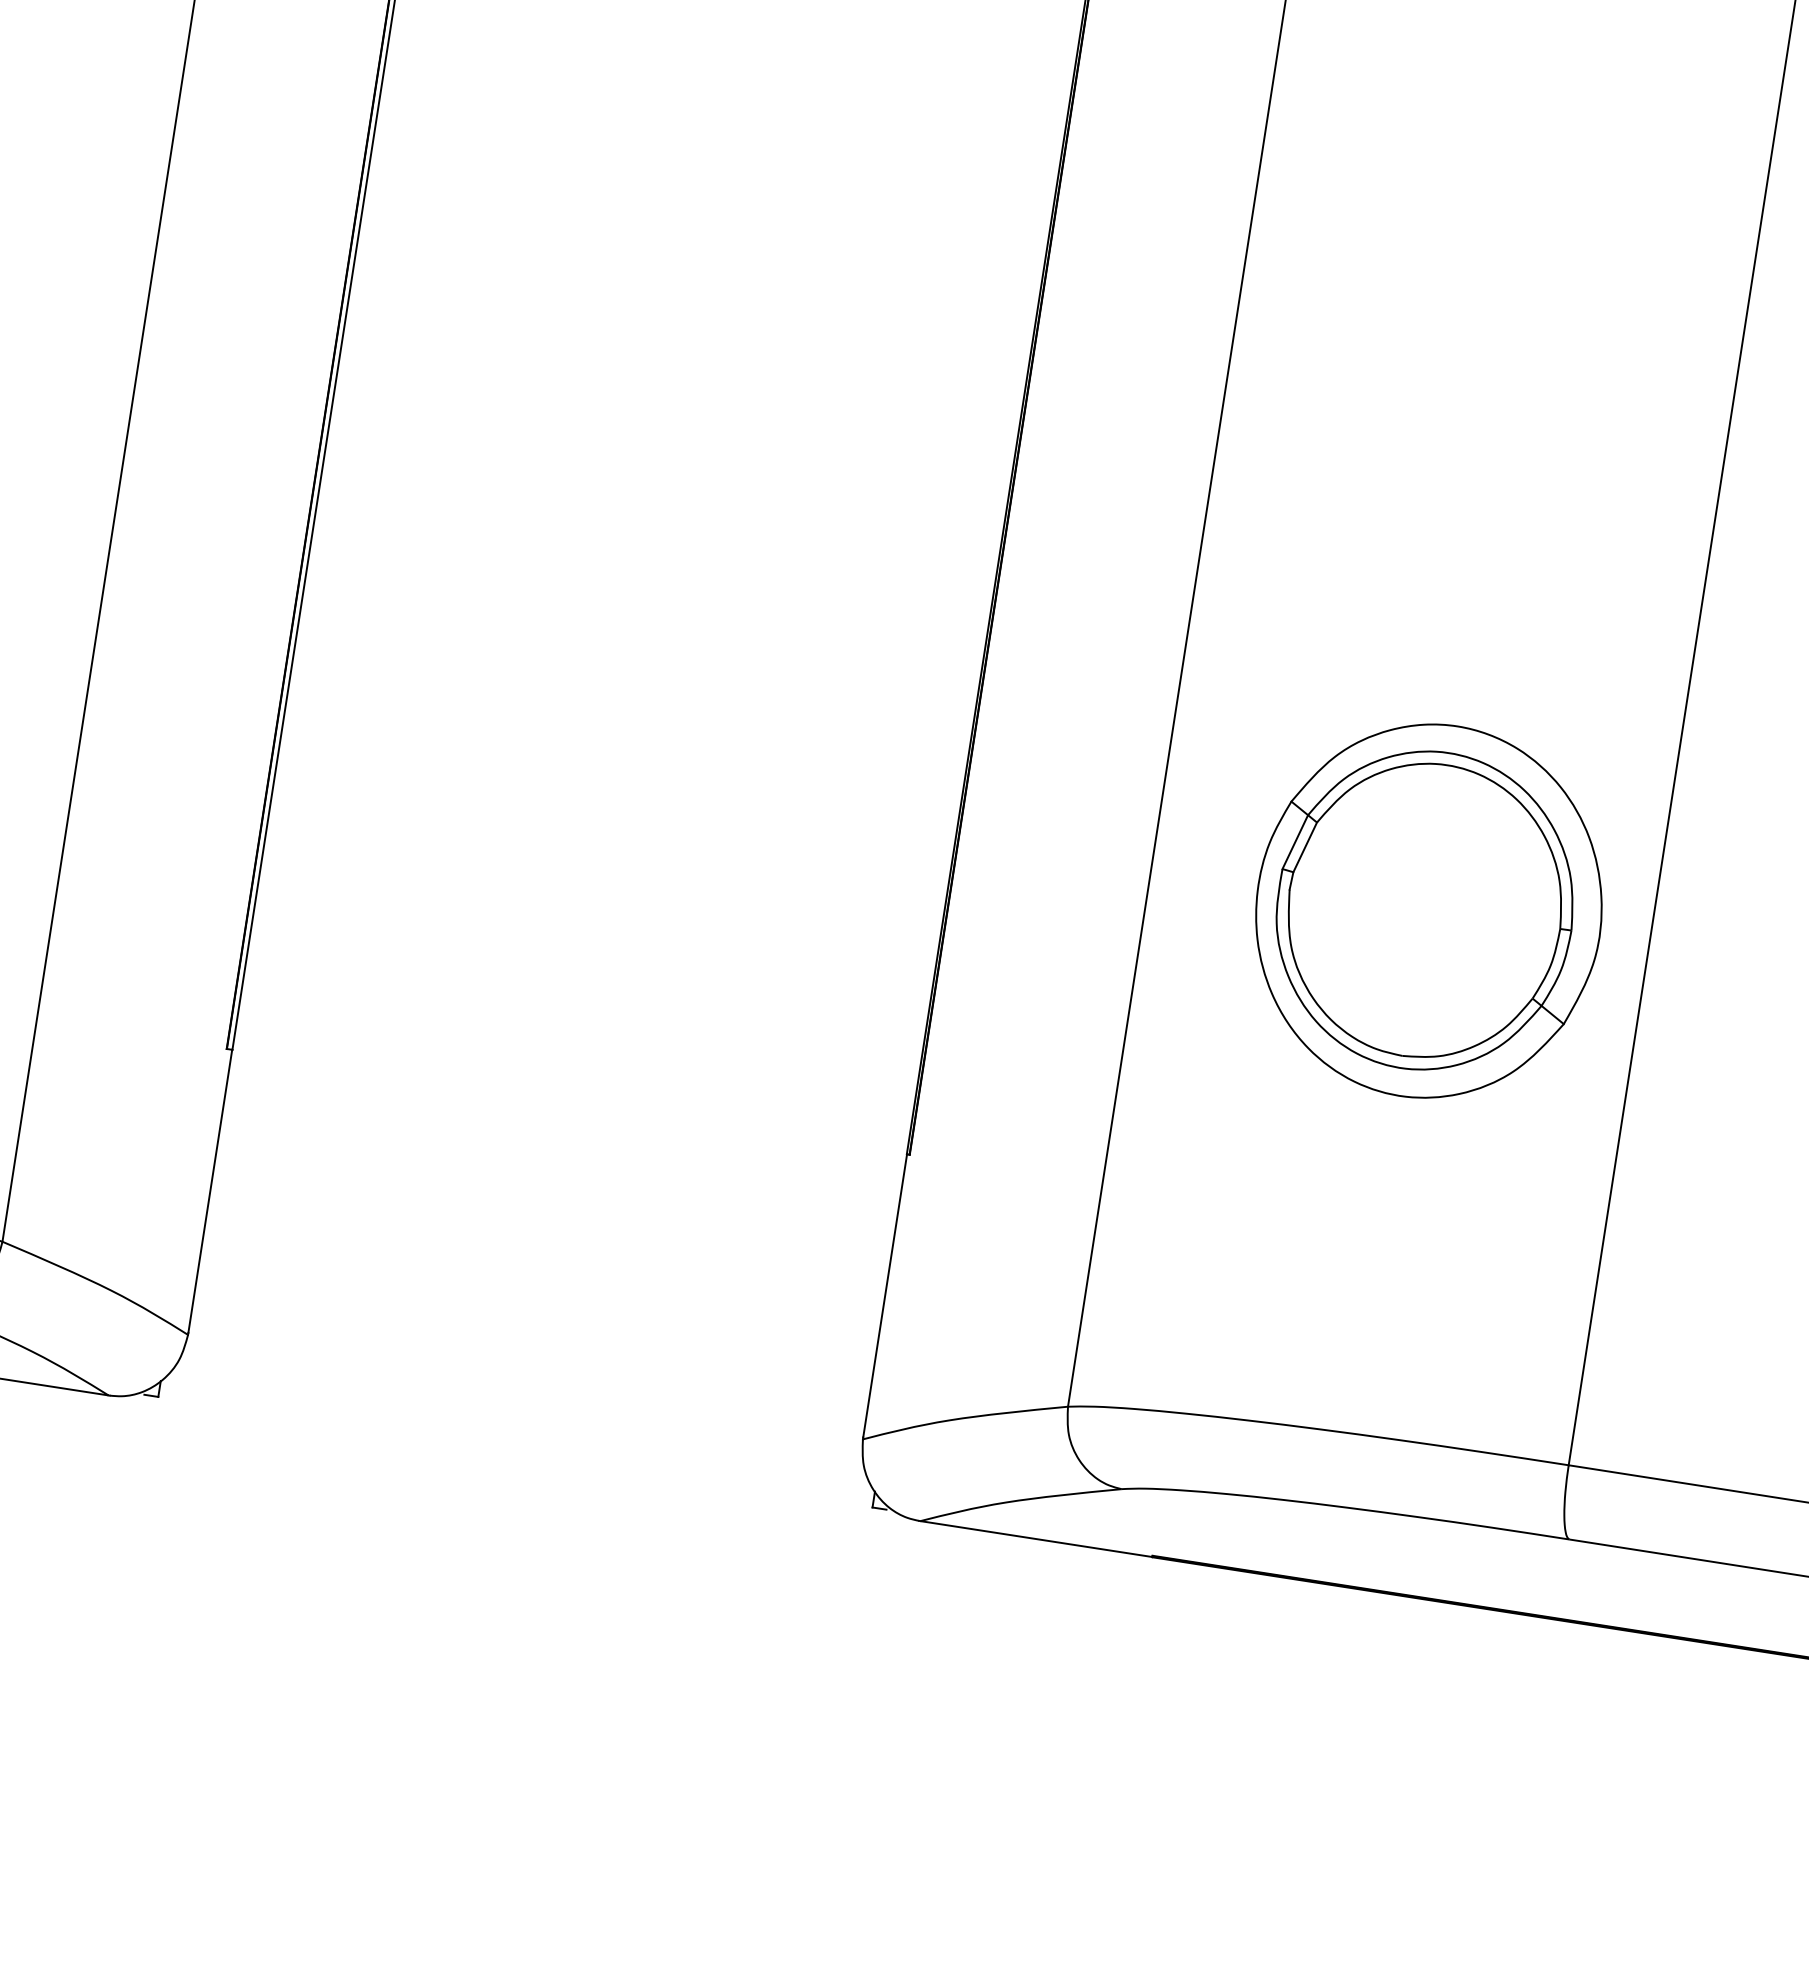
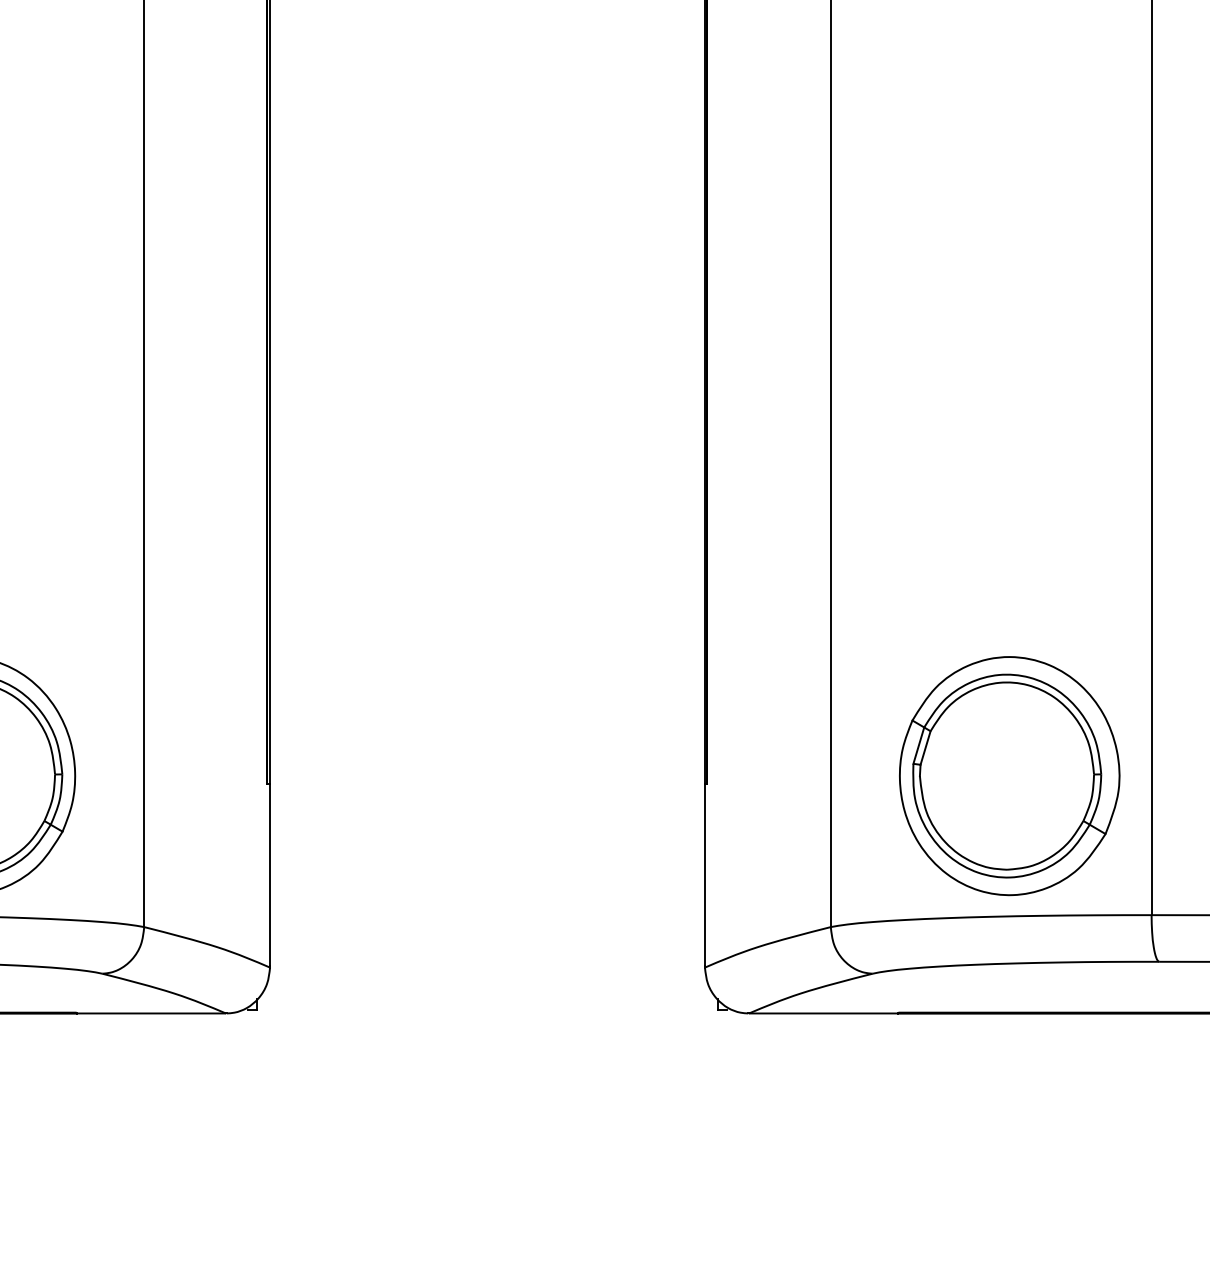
part: (1428, 911) -> (1009, 776), moved

